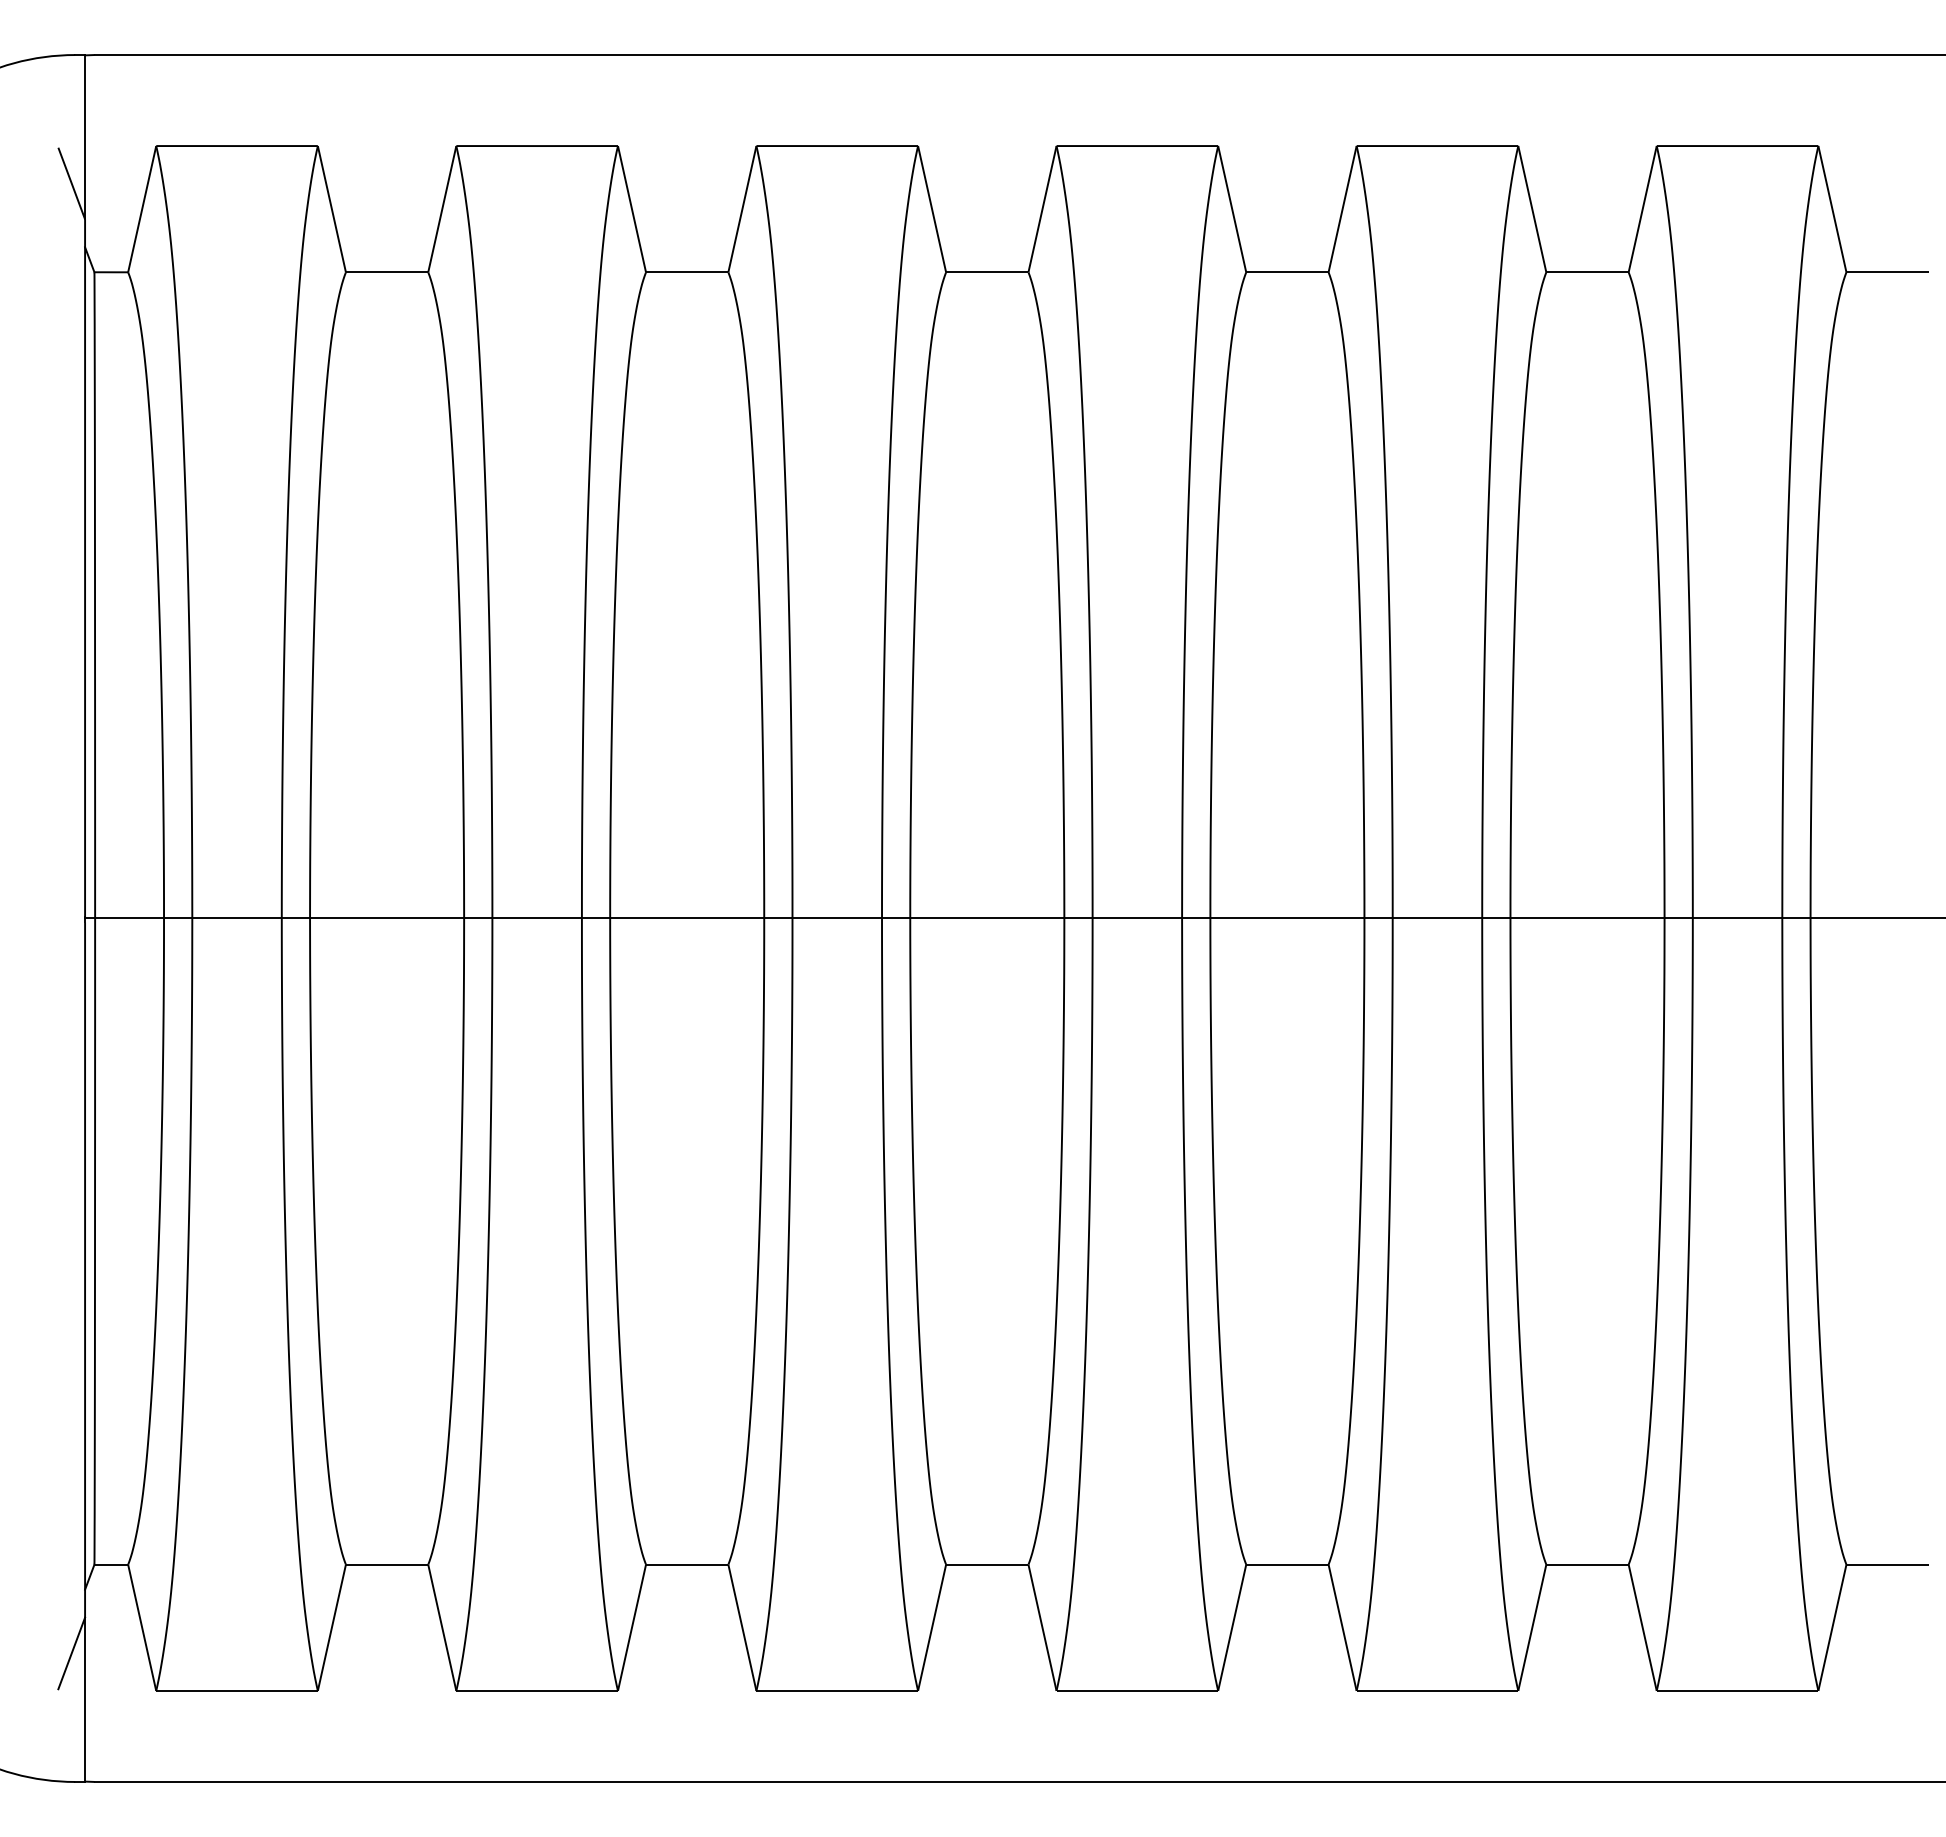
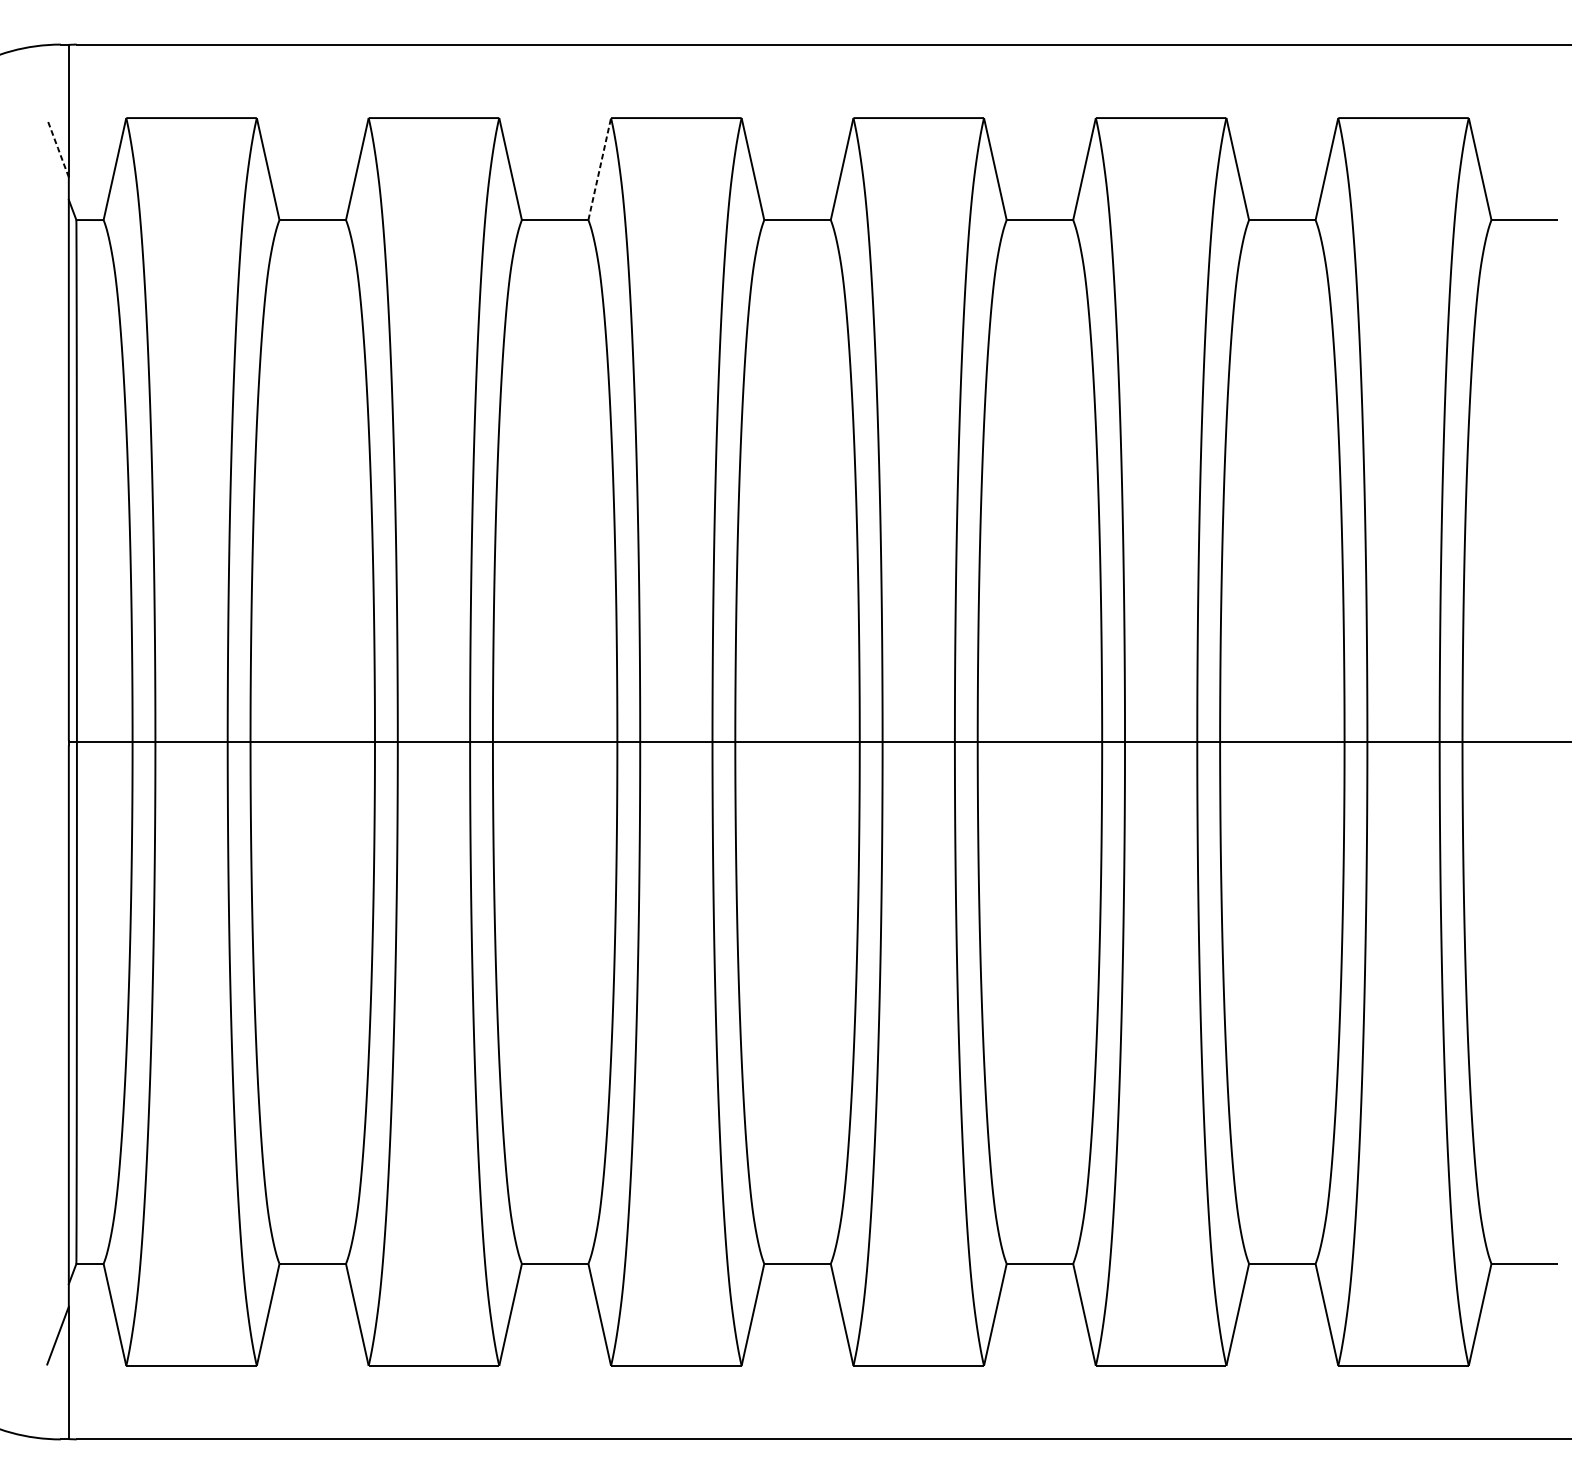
line: (71, 184) -> (57, 149), solid -> dashed
line: (742, 209) -> (599, 169), solid -> dashed

